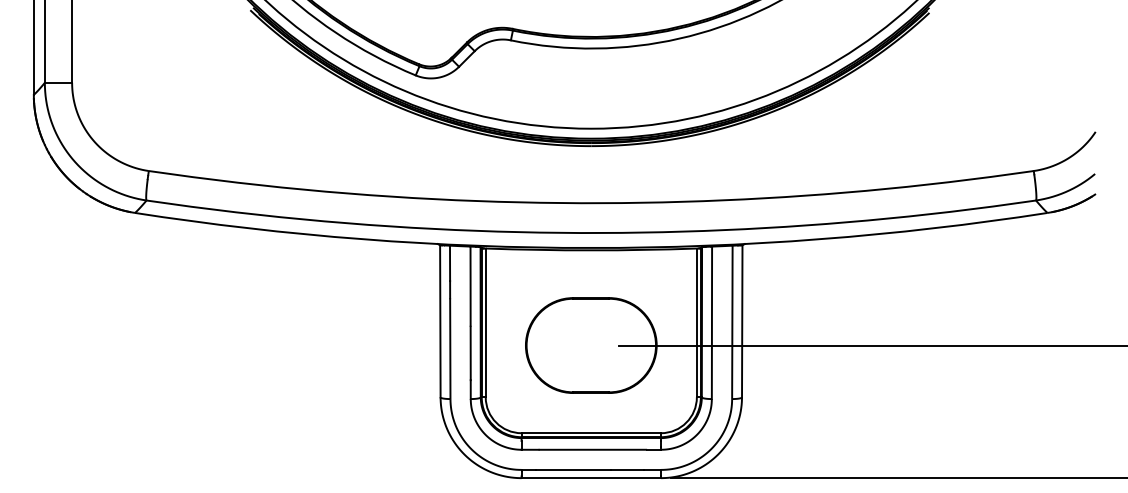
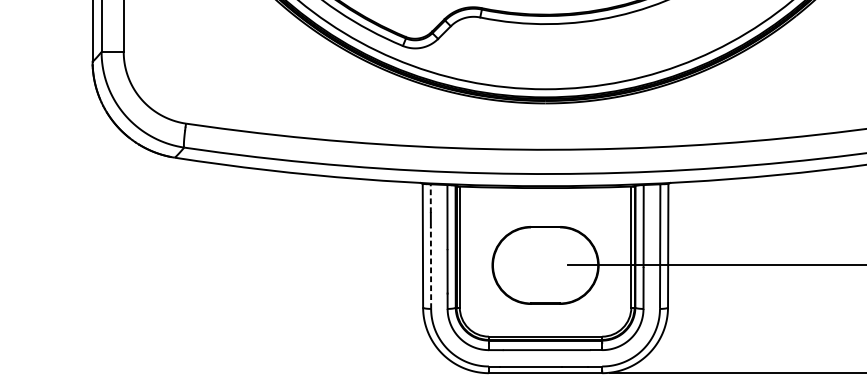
line: (450, 263) -> (431, 198), solid -> dashed
line: (450, 347) -> (431, 267), solid -> dashed

